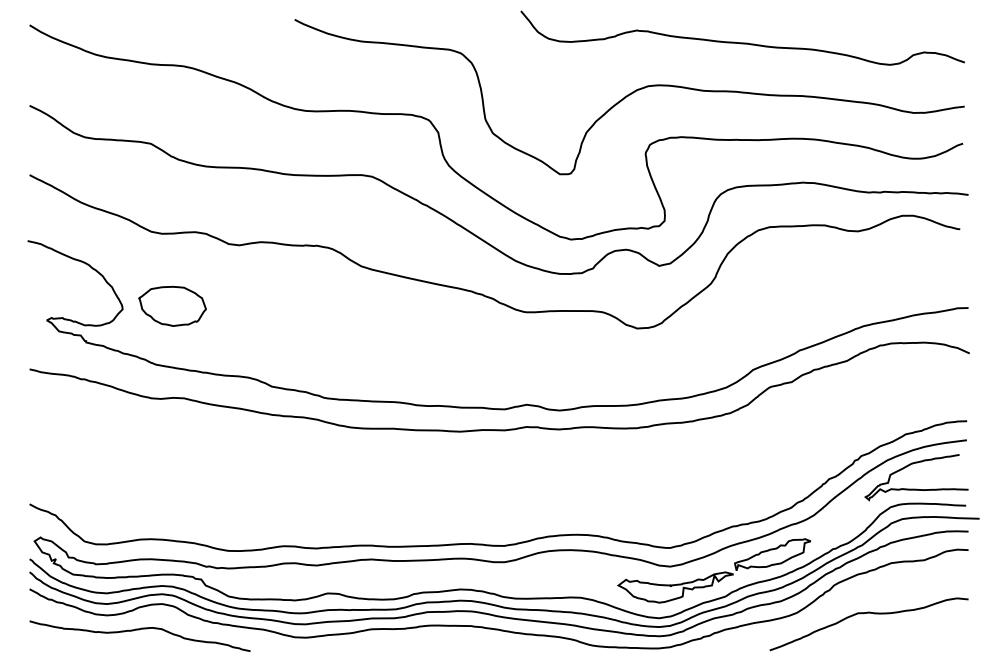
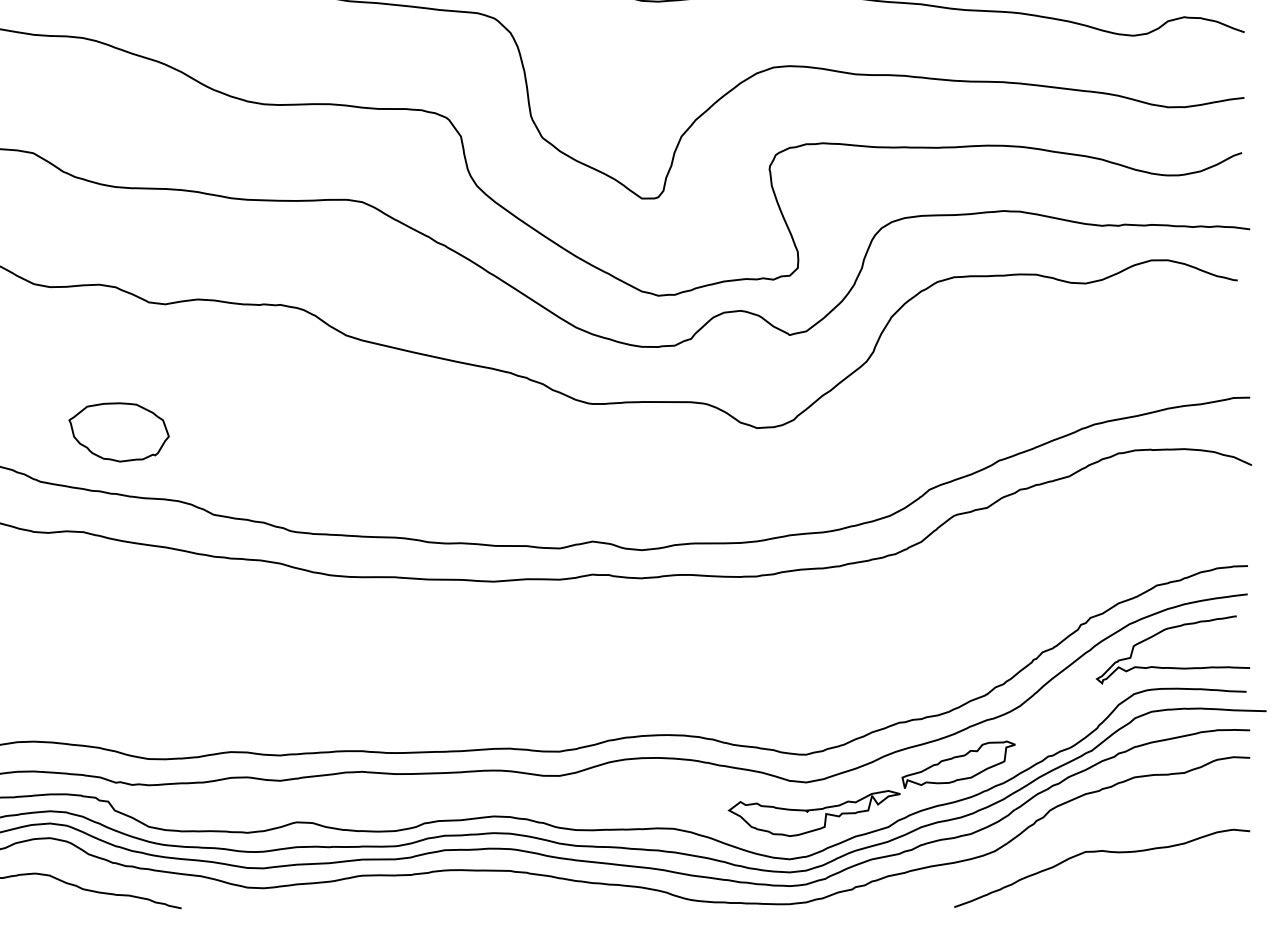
part: (172, 306) -> (119, 432), moved

